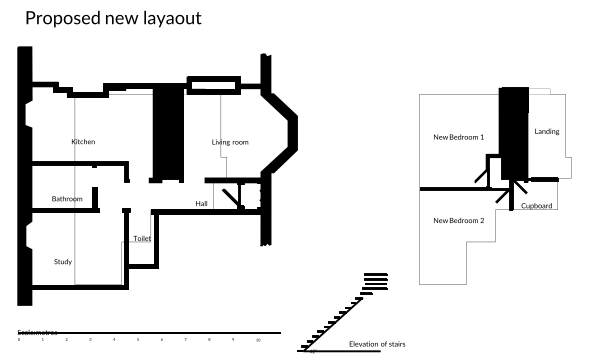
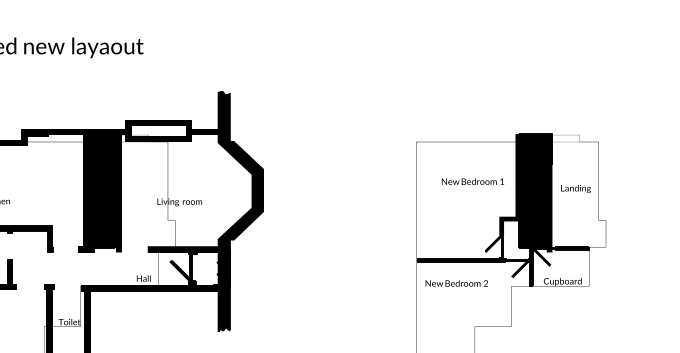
text: (458, 136) -> (472, 180), moved
text: (458, 220) -> (456, 283), moved

